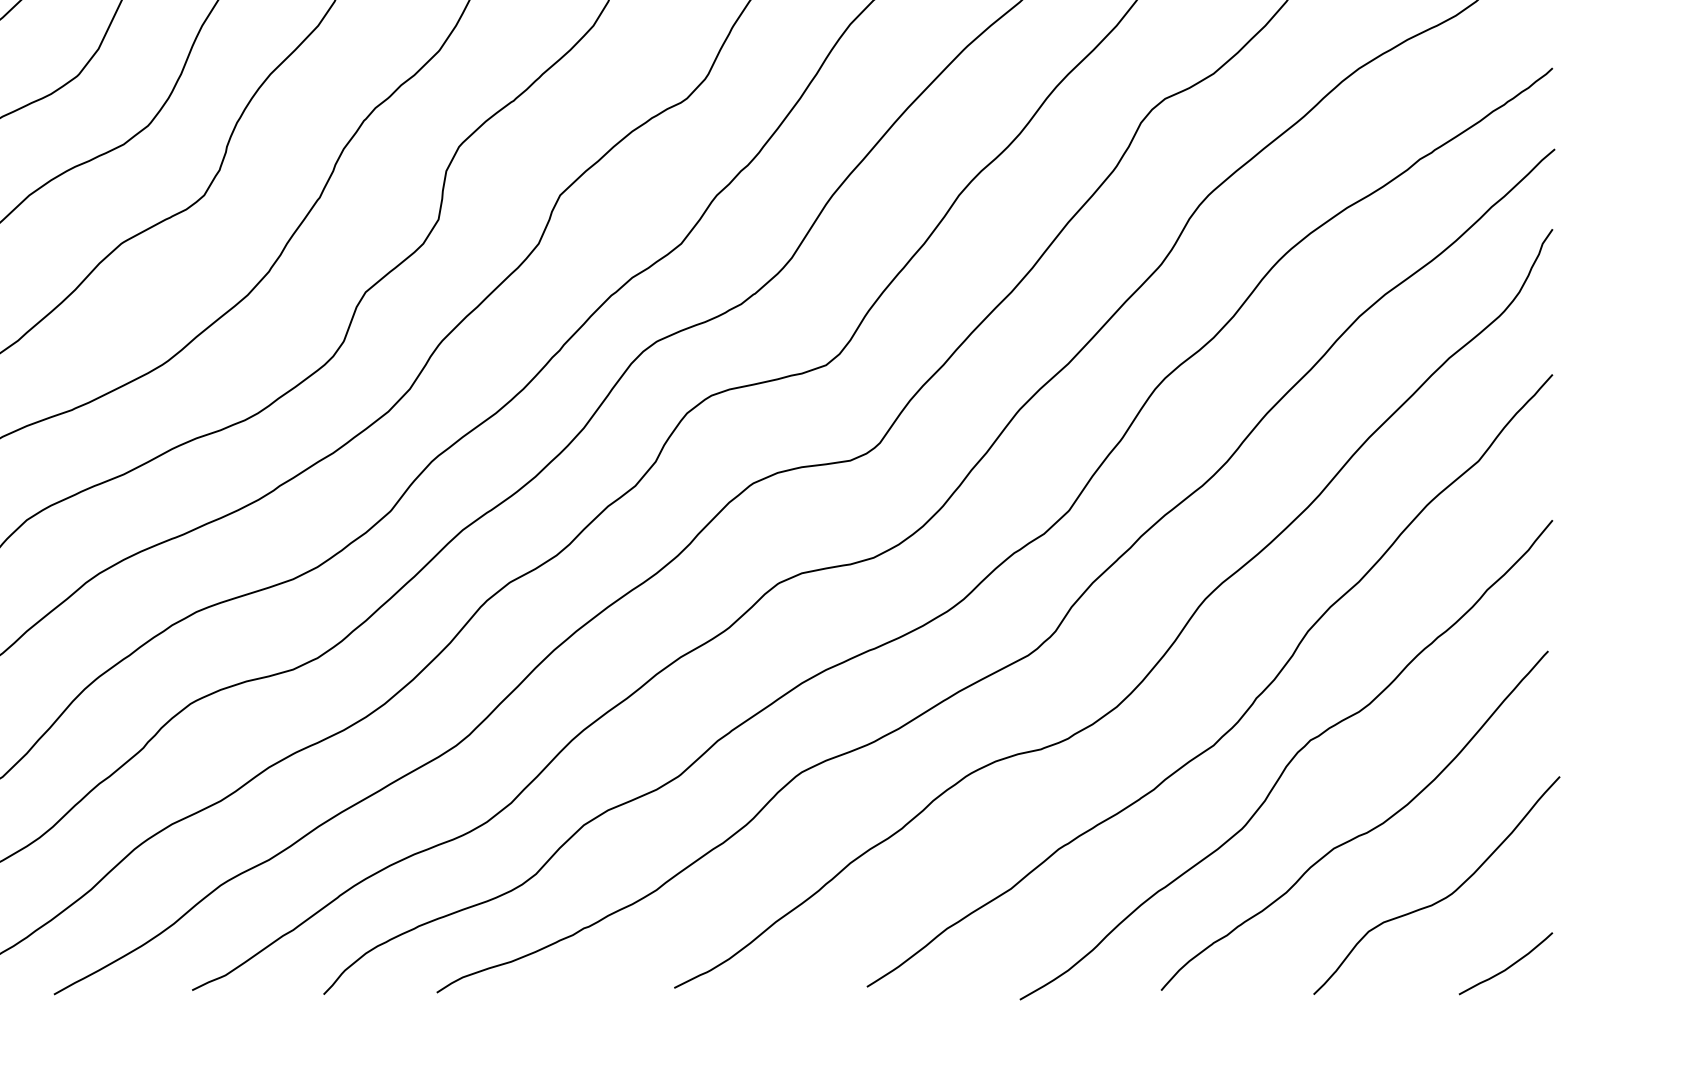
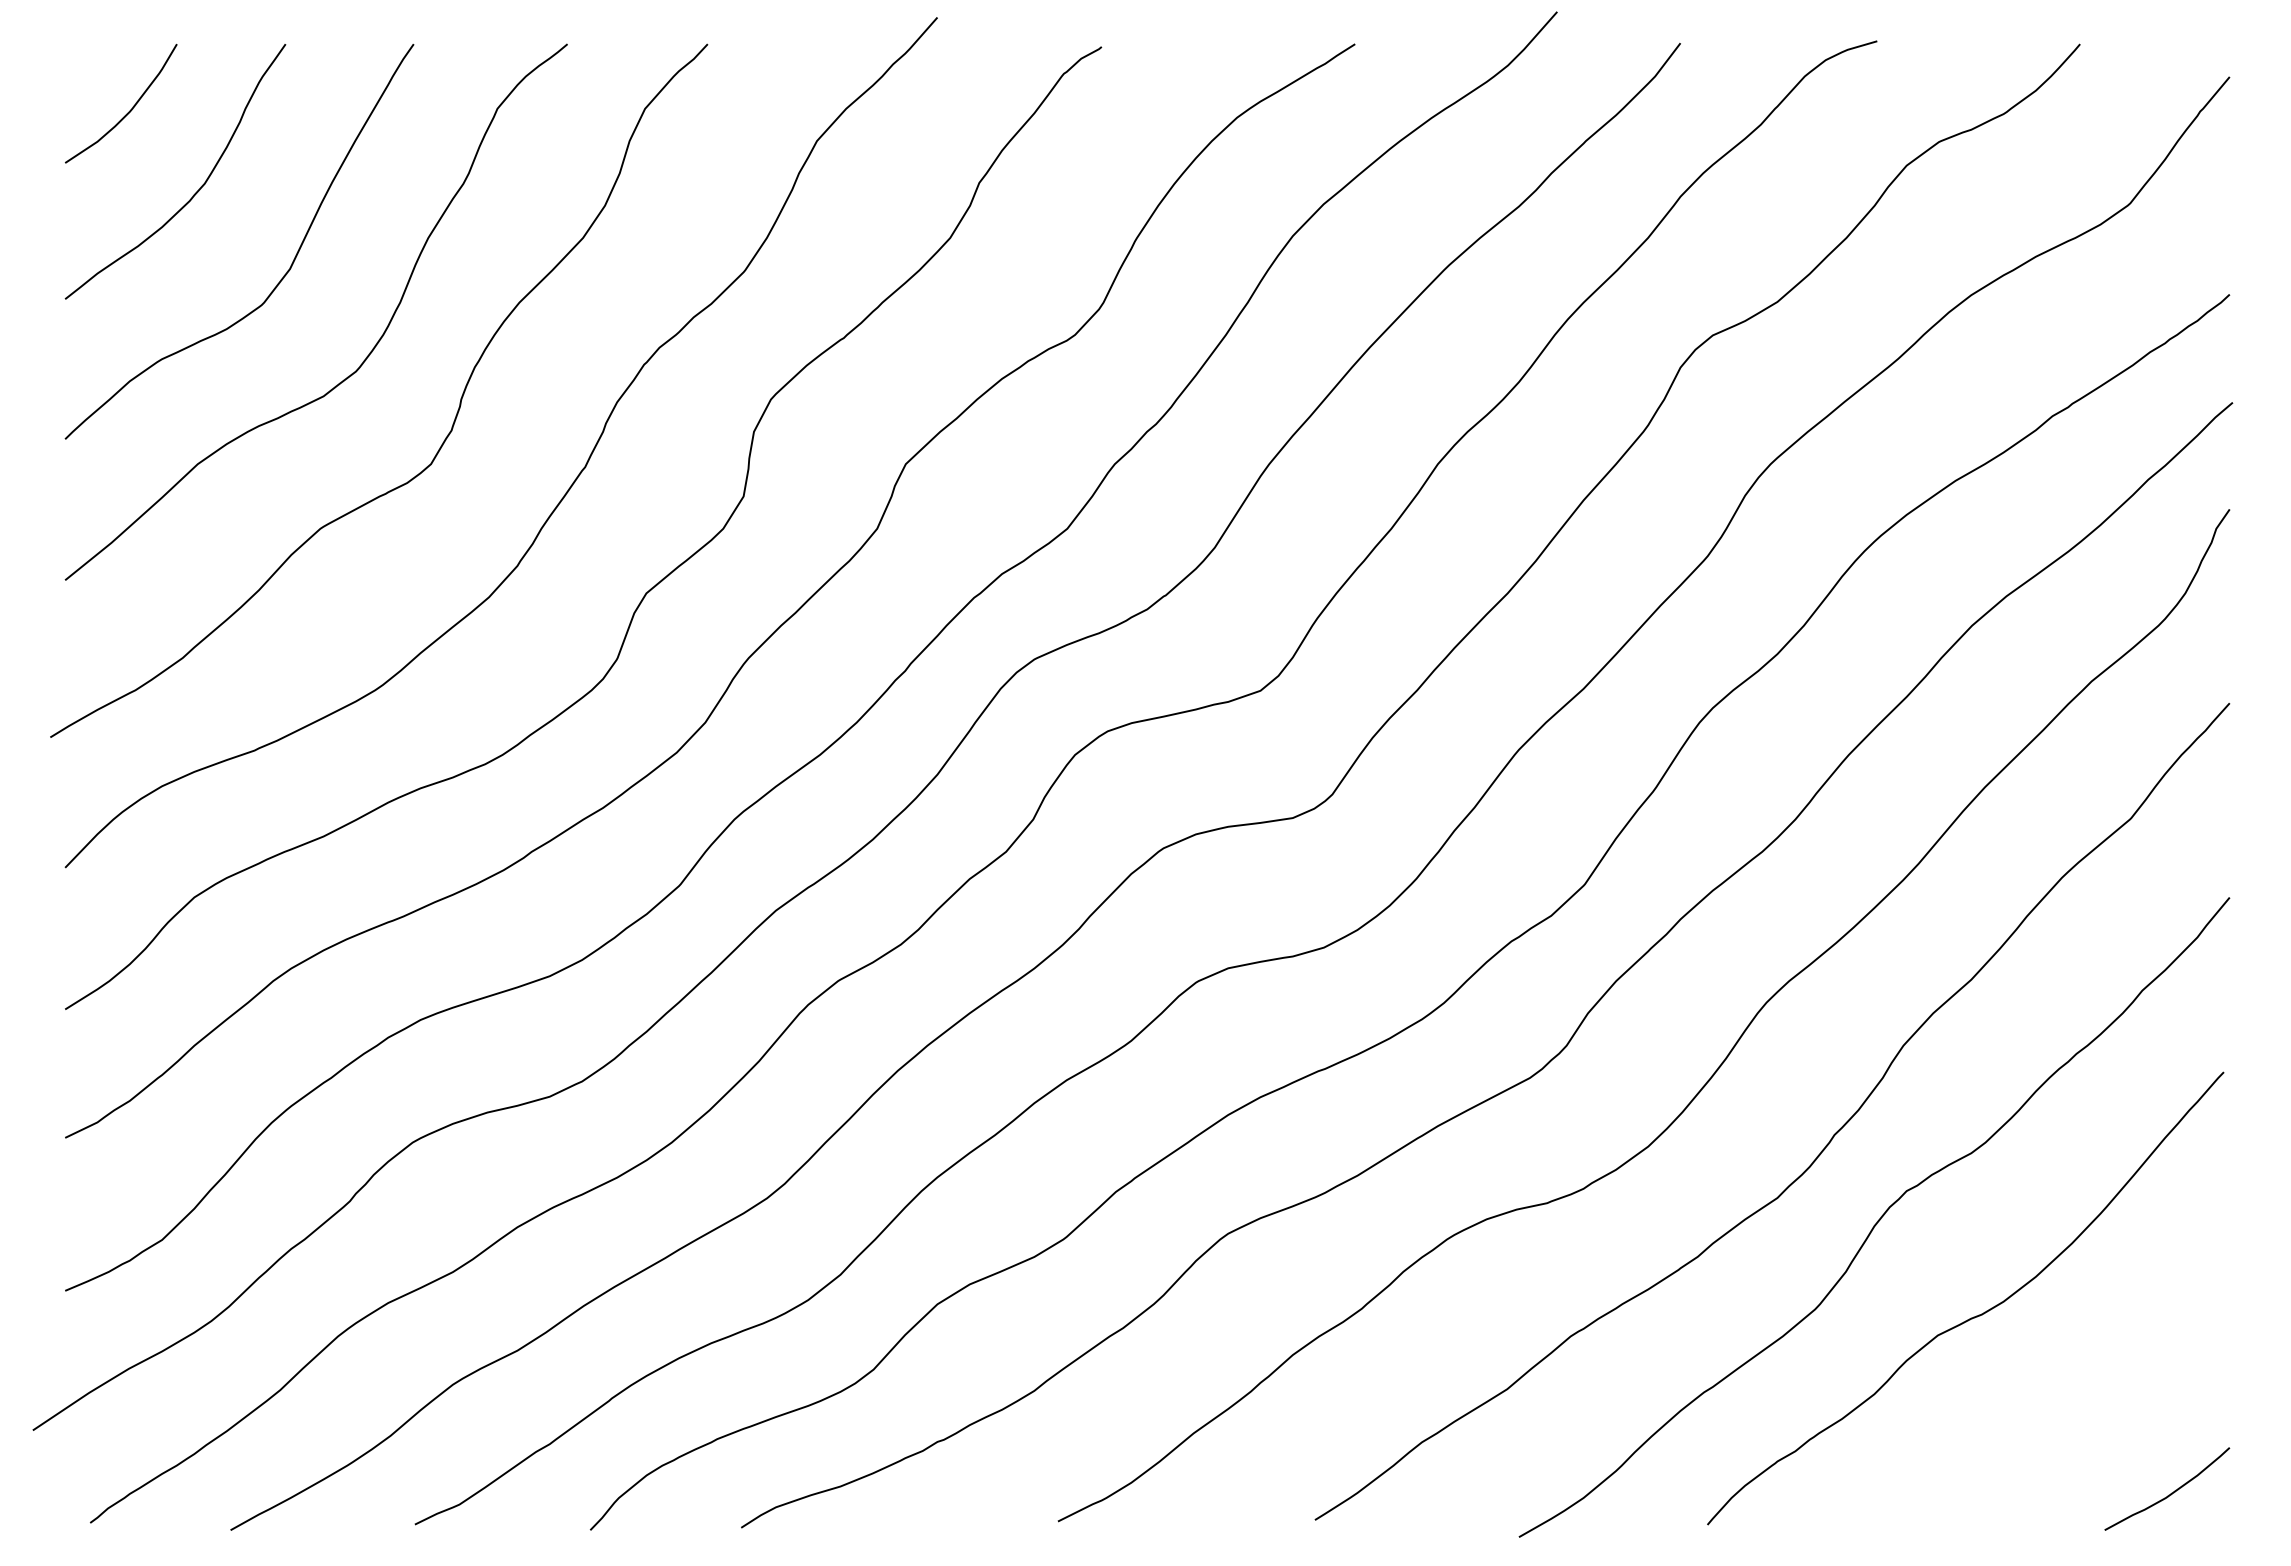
curve: (1442, 898) -> (2082, 1402), removed

